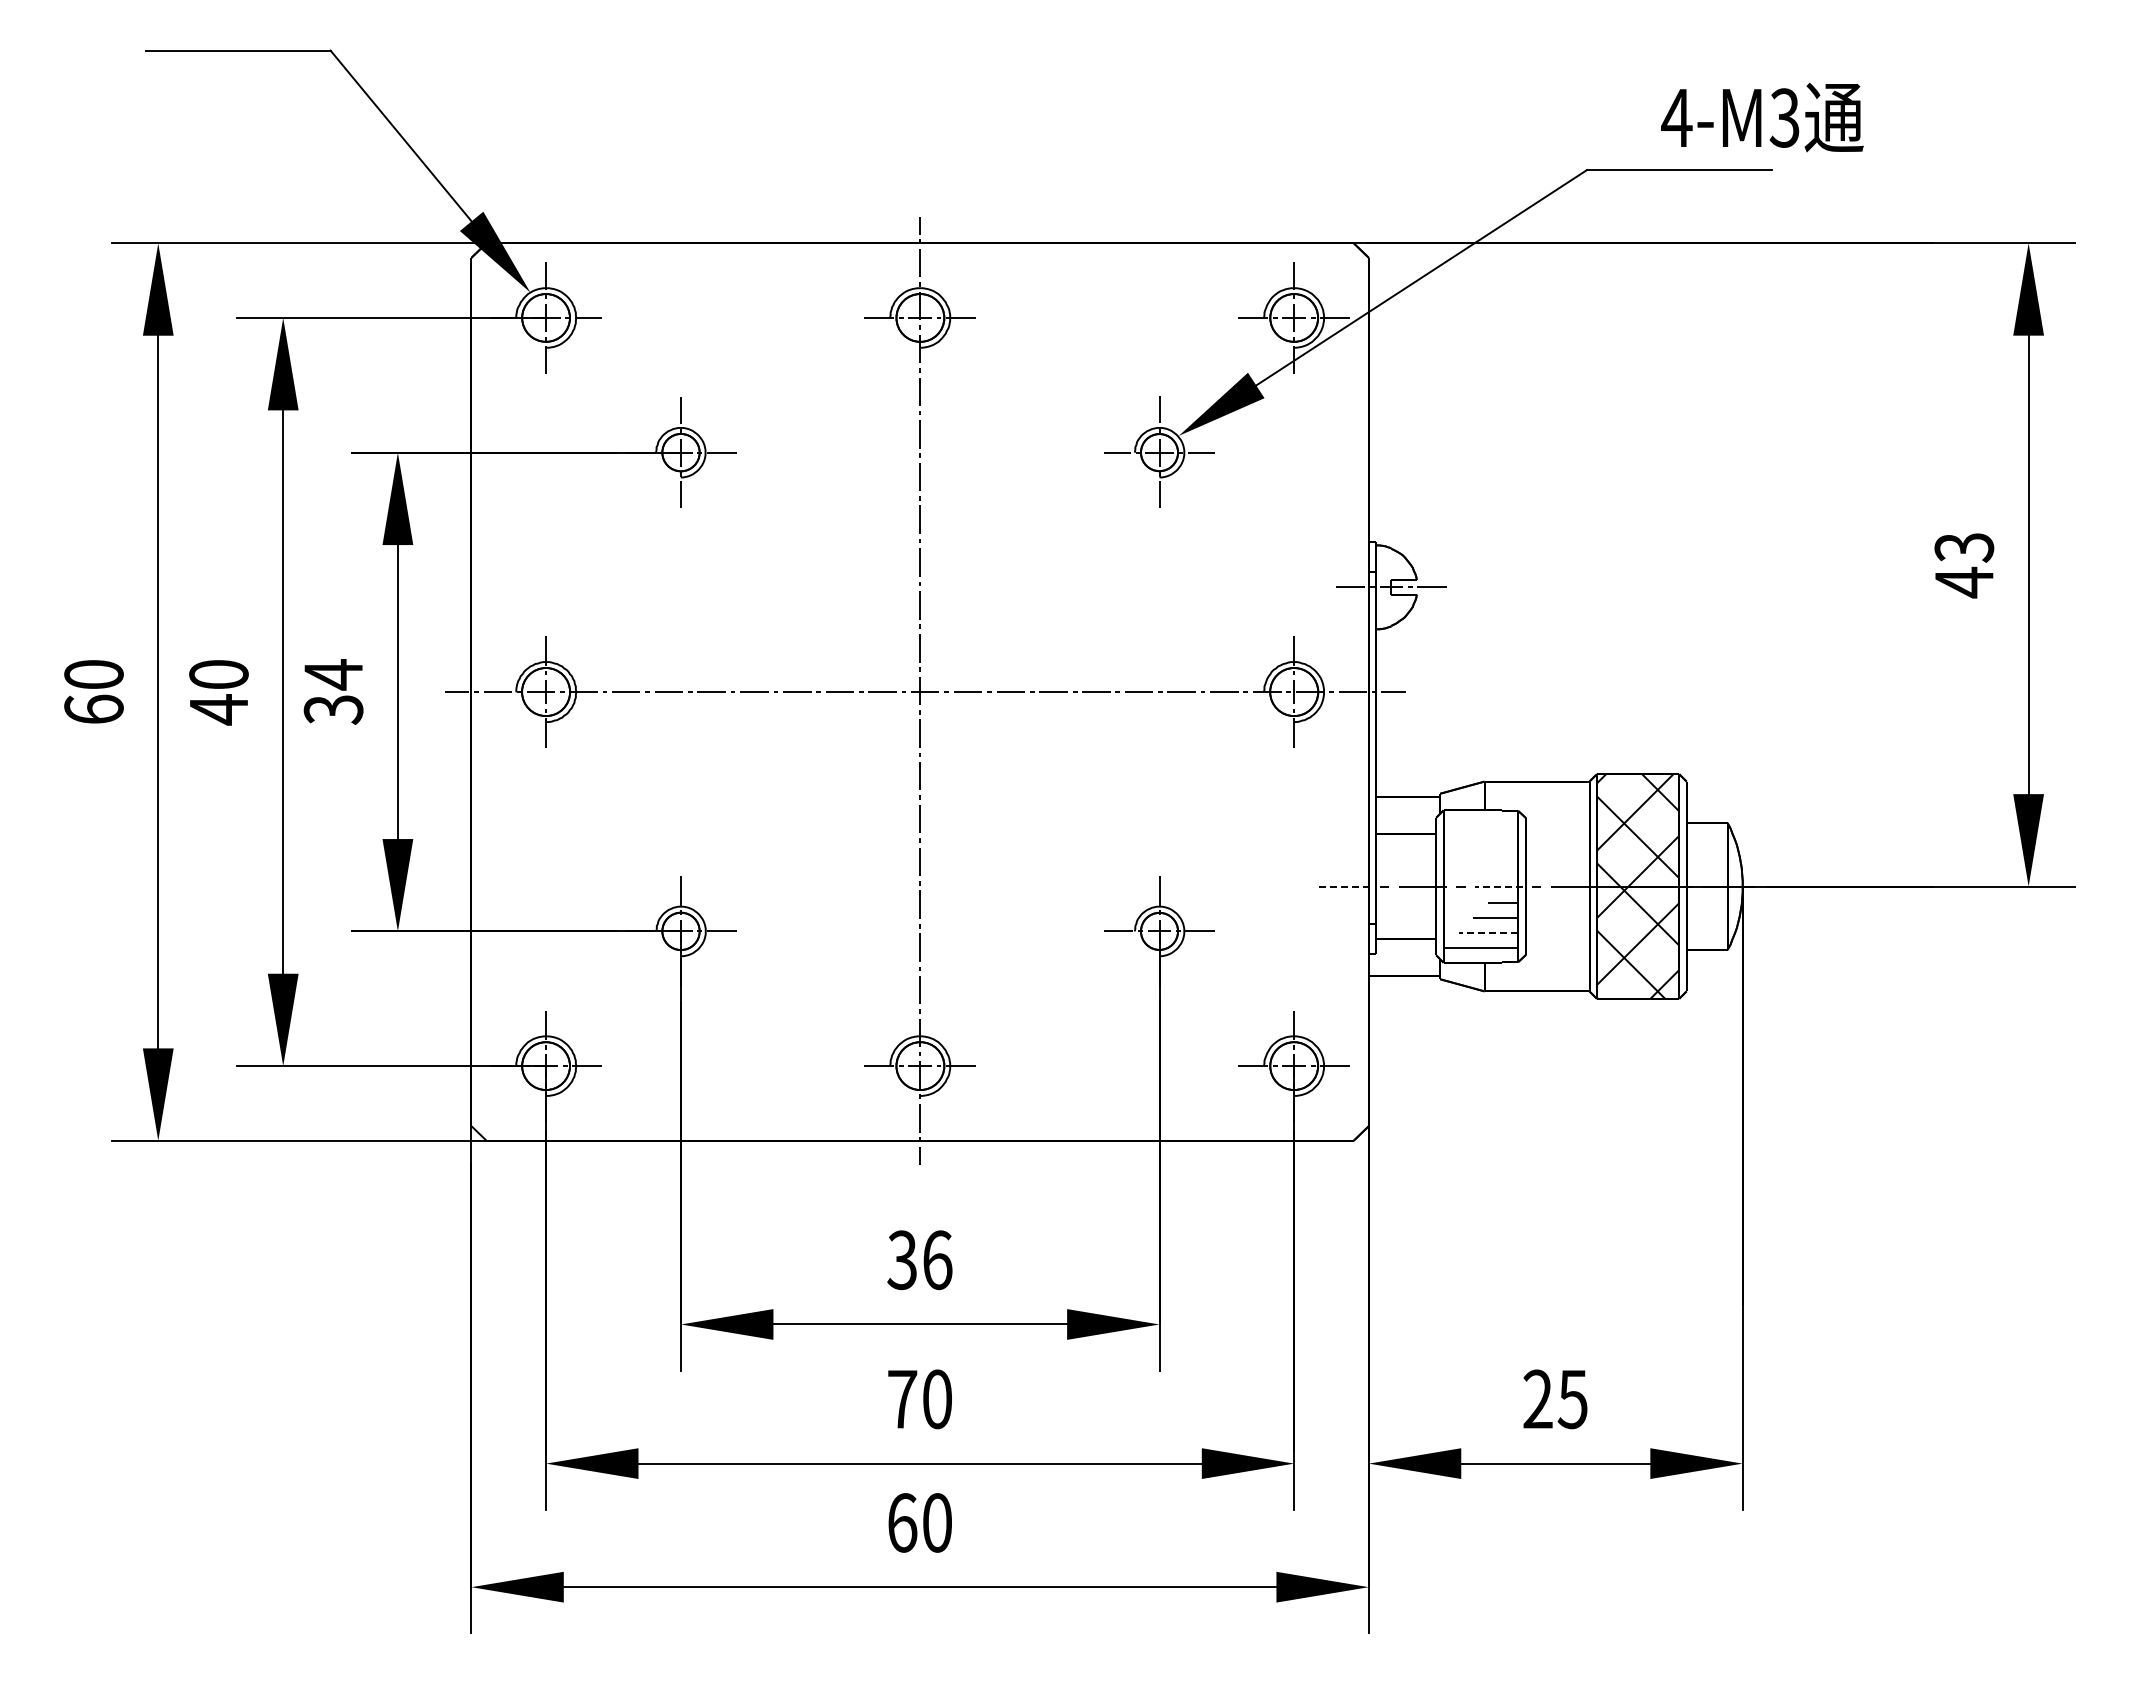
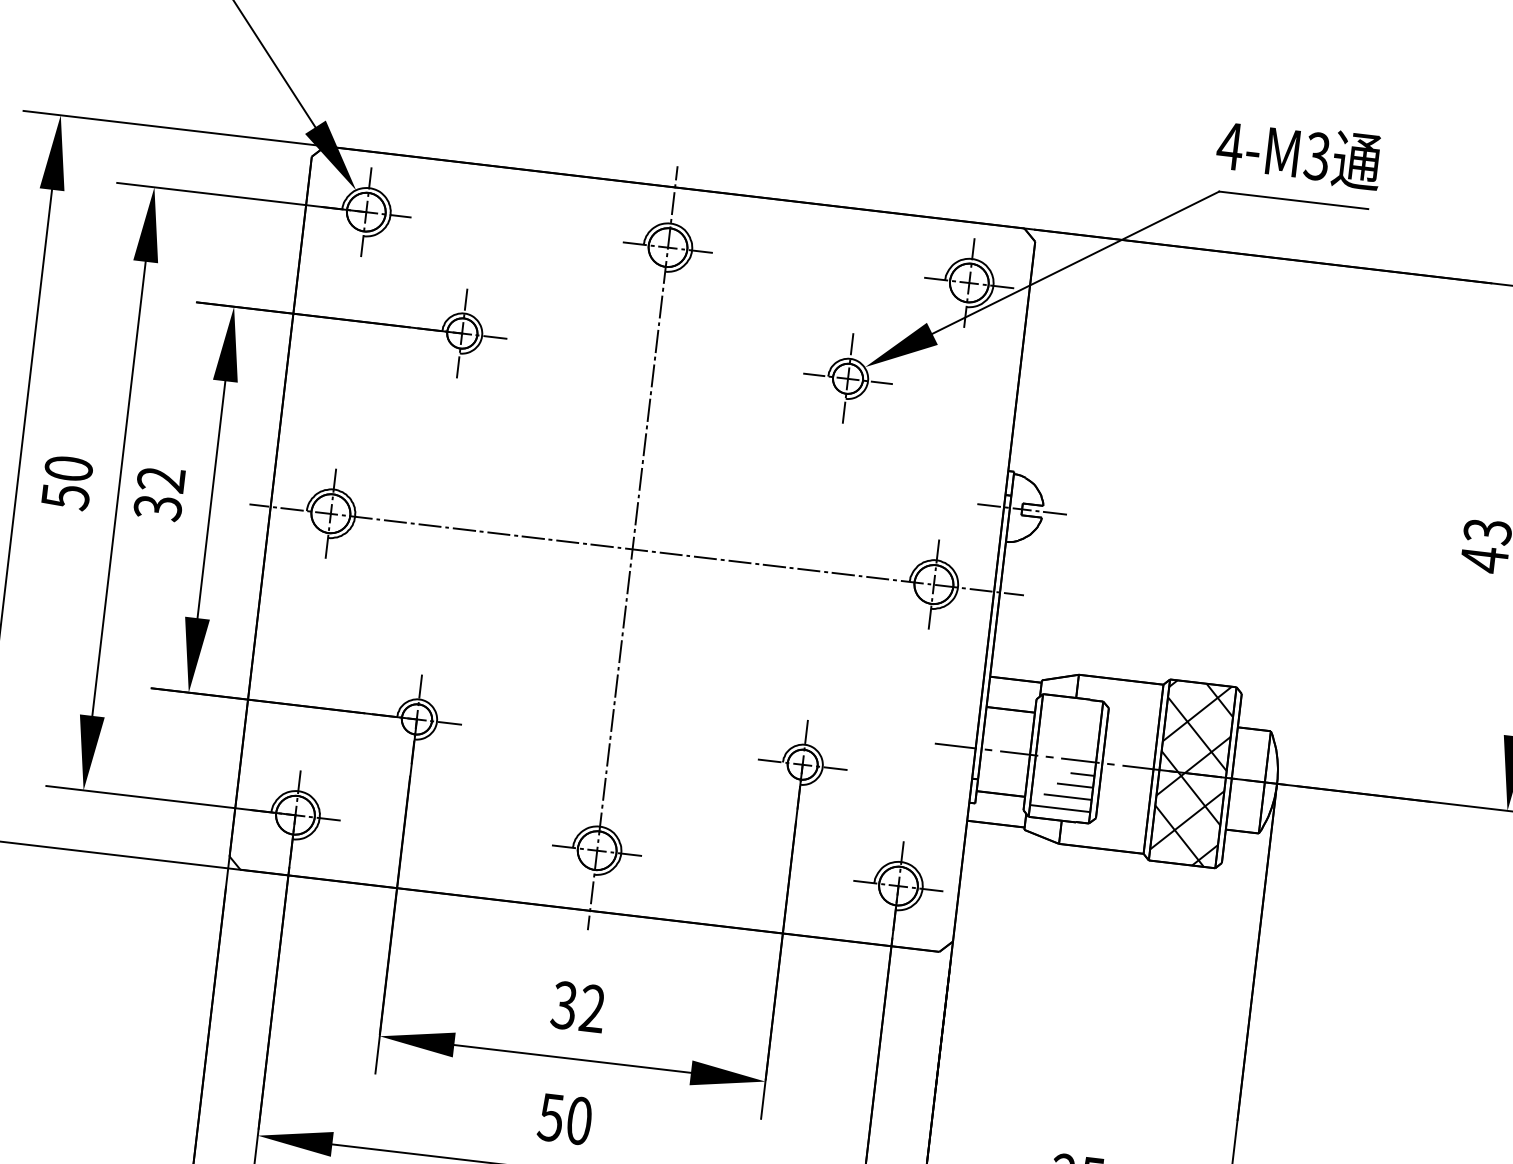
text: (1762, 117) -> (1299, 153), moved
text: (332, 674) -> (160, 479), 34 -> 32
text: (219, 709) -> (66, 496), 40 -> 50
line: (1343, 886) -> (955, 745), dashed -> solid
line: (1498, 886) -> (1080, 760), dashed -> solid
line: (1488, 932) -> (1067, 796), dashed -> solid
text: (937, 1260) -> (592, 1008), 36 -> 32
text: (902, 1399) -> (551, 1117), 70 -> 50

